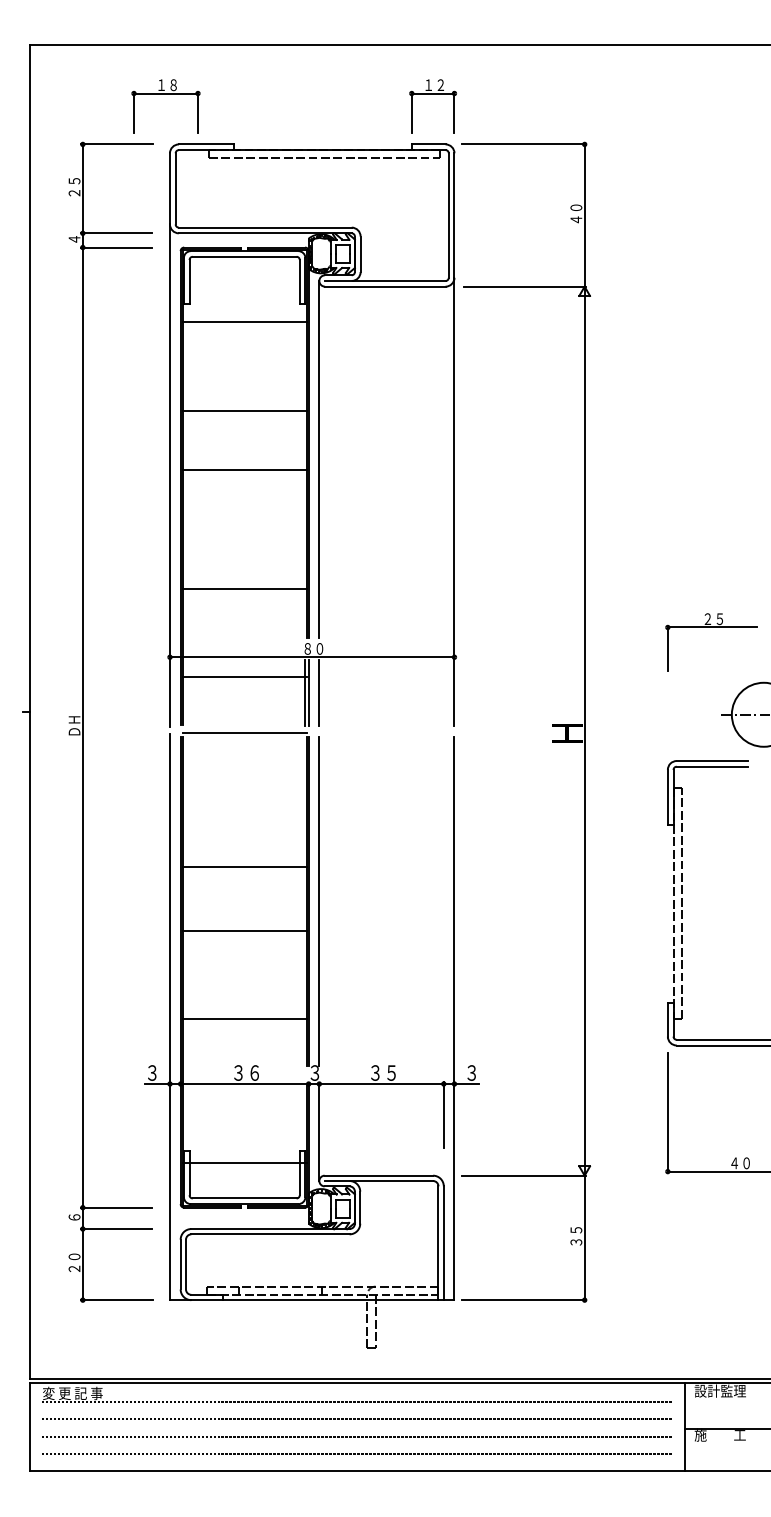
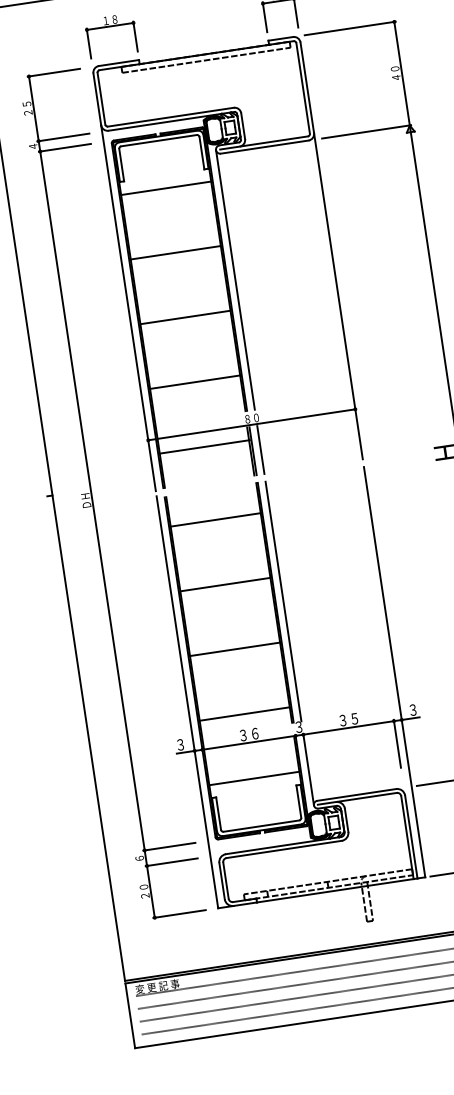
part: (165, 94) -> (109, 27), moved
line: (244, 469) -> (185, 317), moved
line: (244, 732) -> (215, 519), moved
line: (244, 930) -> (234, 649), moved
line: (244, 1019) -> (244, 714), moved
line: (244, 1163) -> (254, 778), moved

